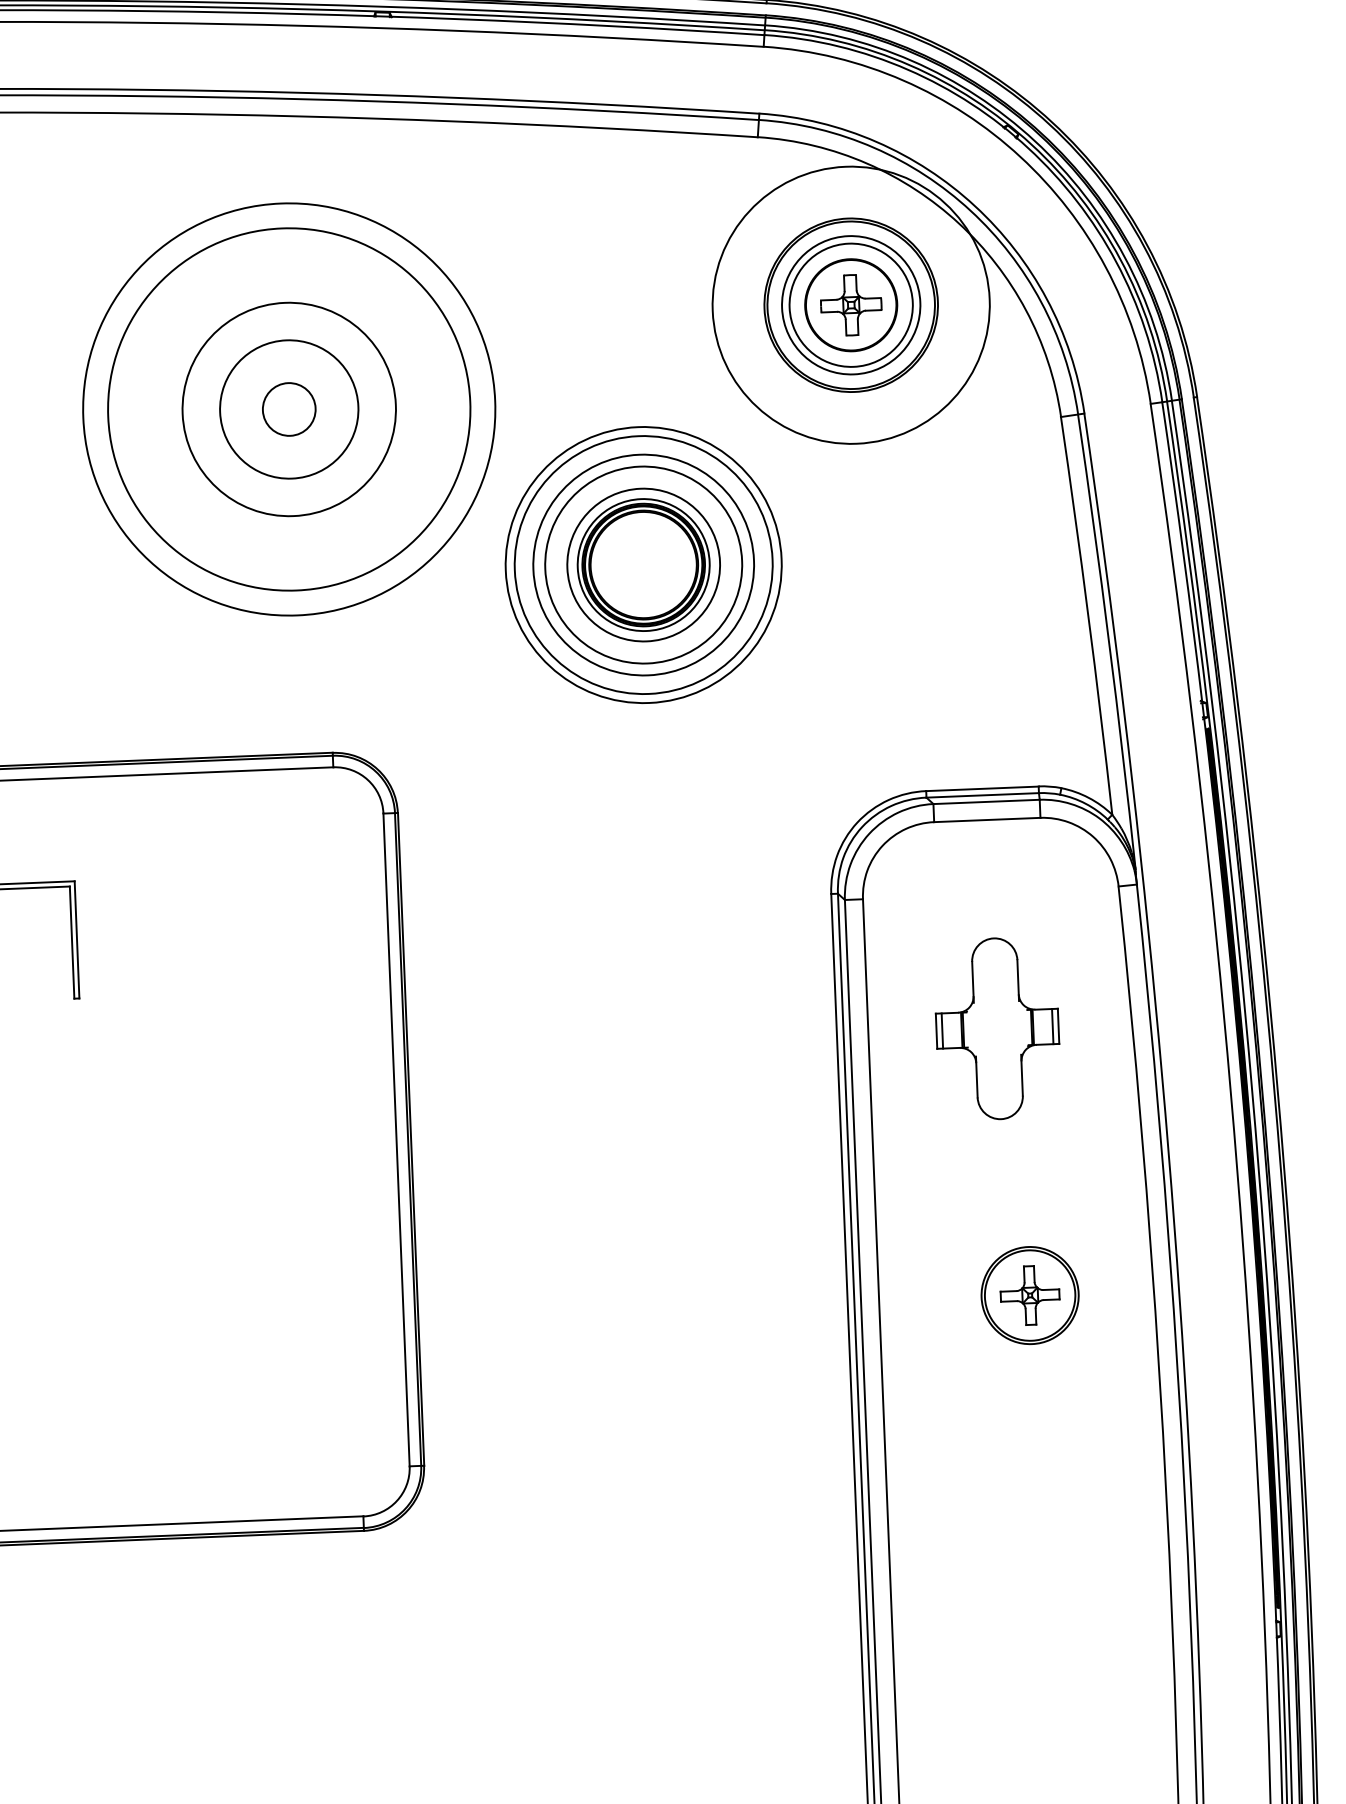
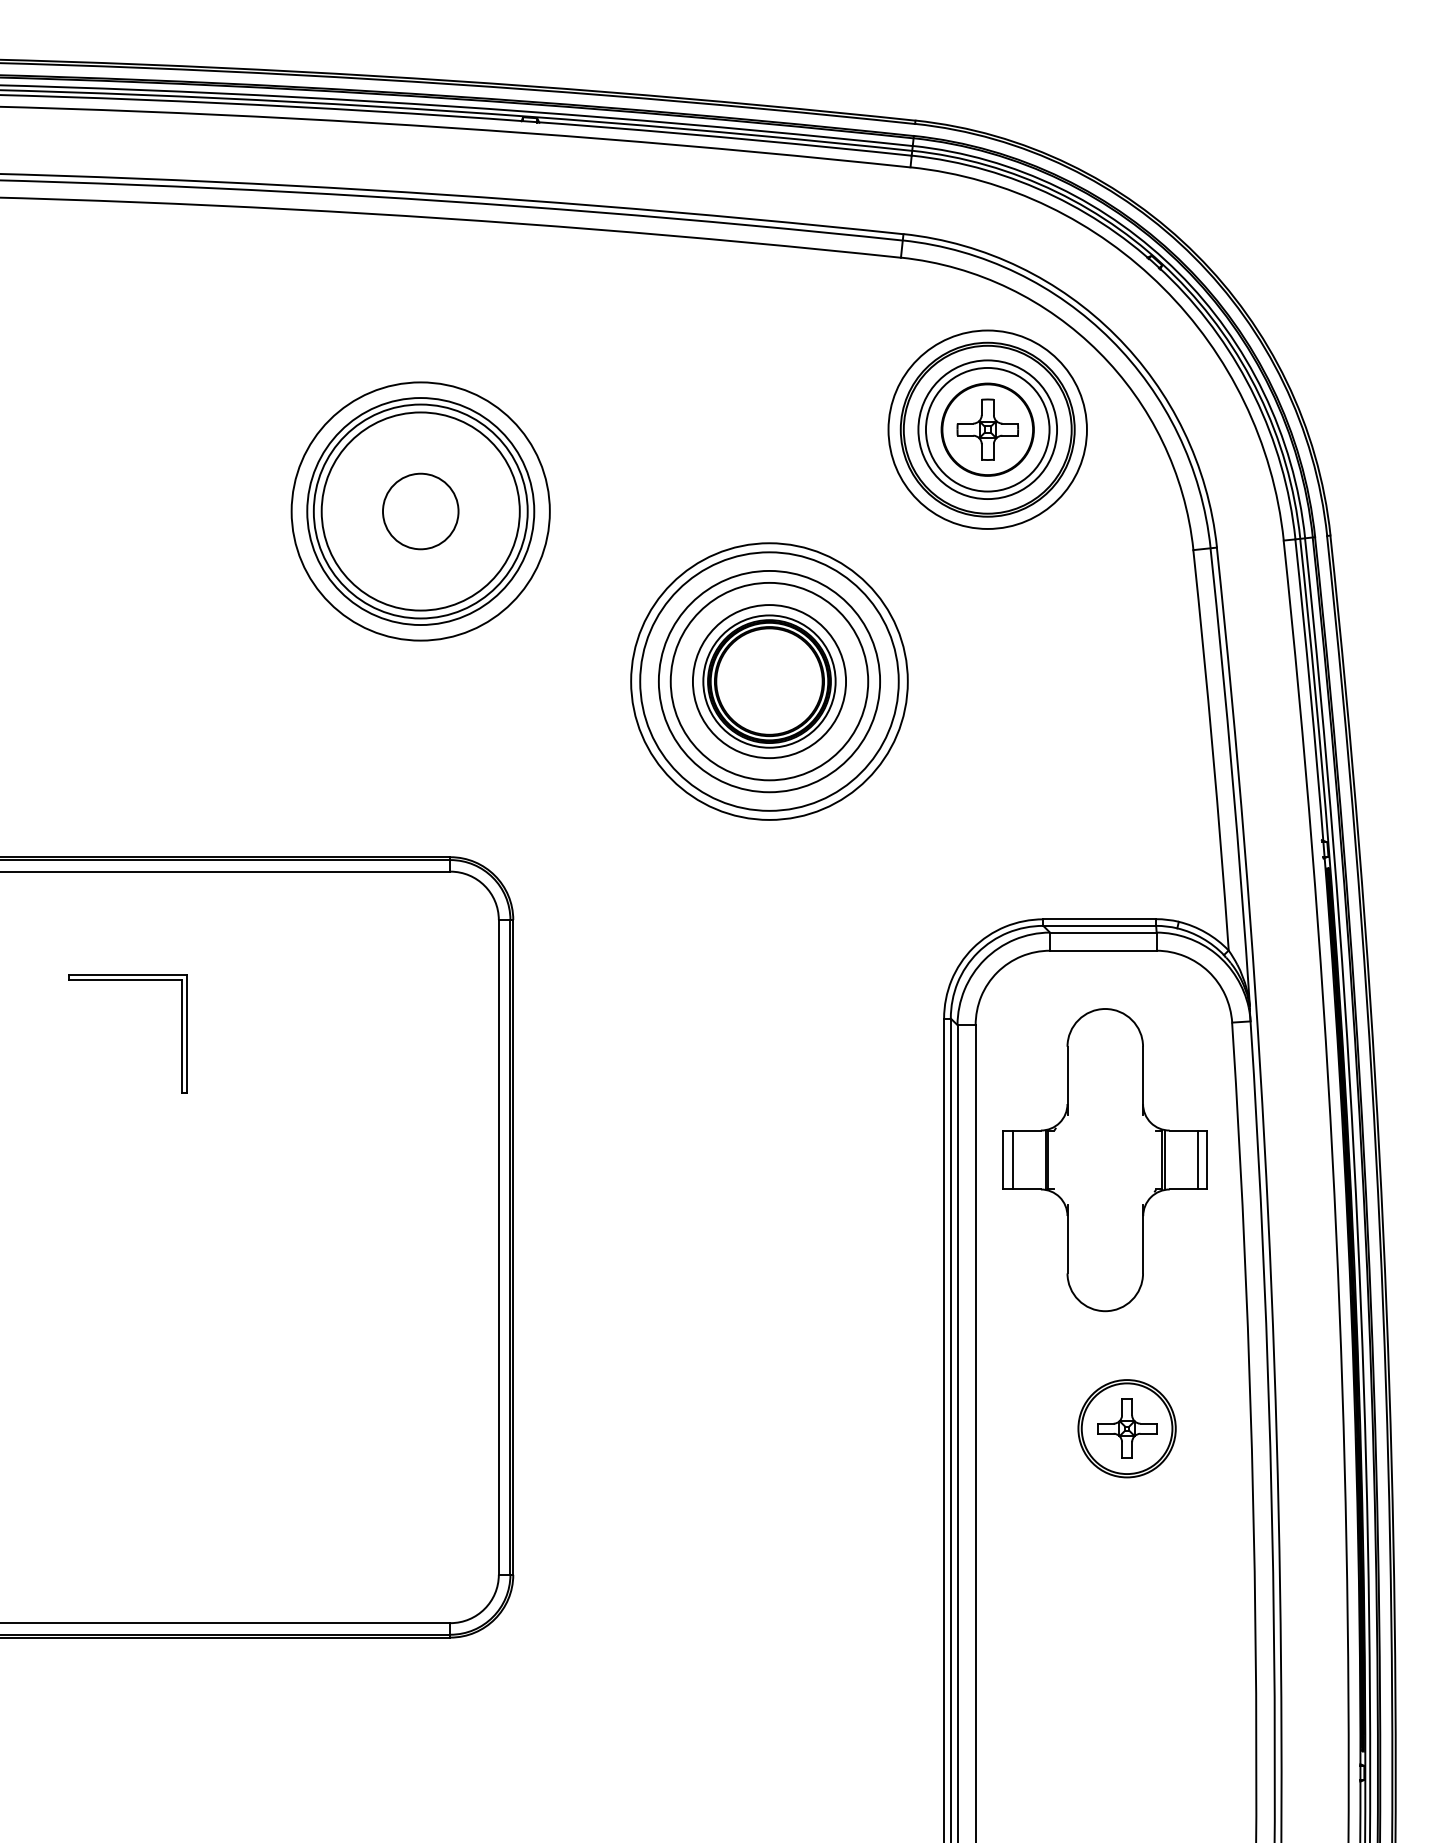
circle: (850, 305) -> (987, 429), size x0.71
circle: (288, 409) -> (420, 511), size x0.62
circle: (288, 409) -> (420, 511), size x0.62
circle: (288, 409) -> (420, 511), size x1.43
circle: (288, 409) -> (420, 511), size x1.43
part: (996, 1029) -> (1104, 1160), size x1.67

